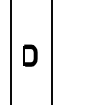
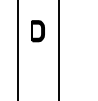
part: (30, 55) -> (37, 31), moved

